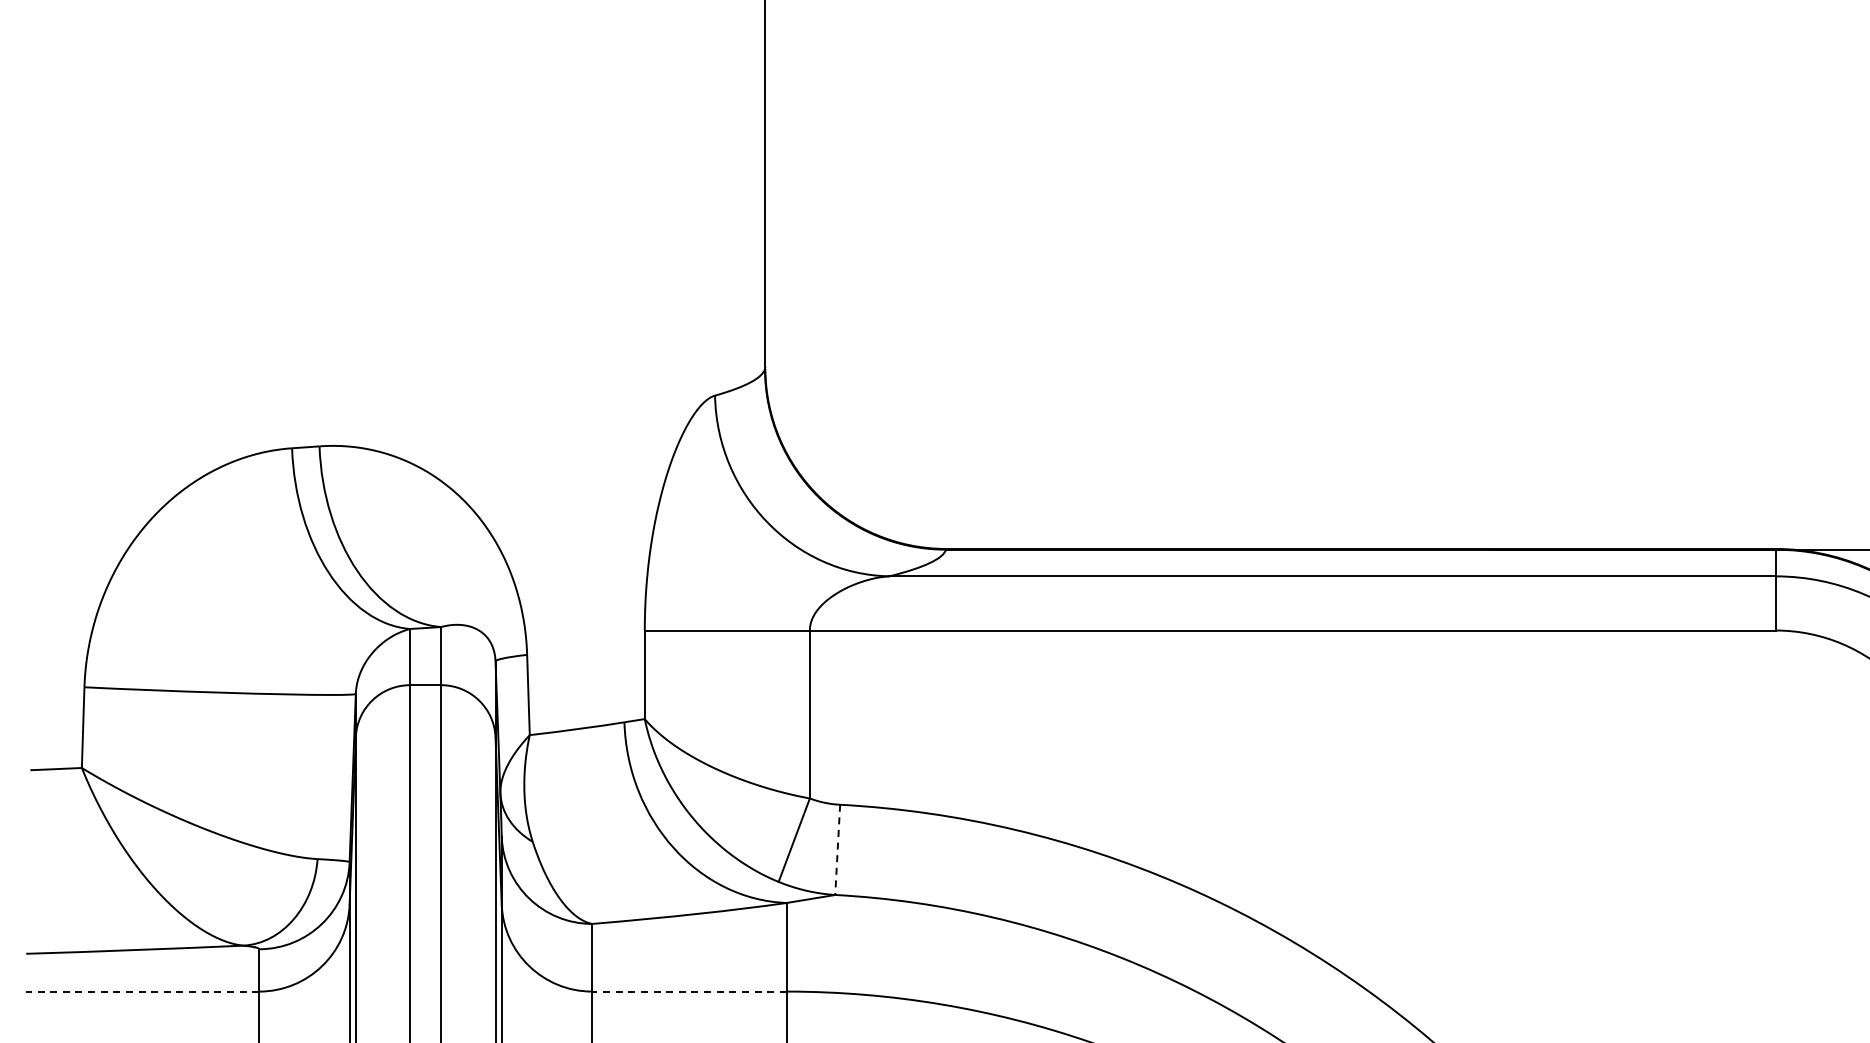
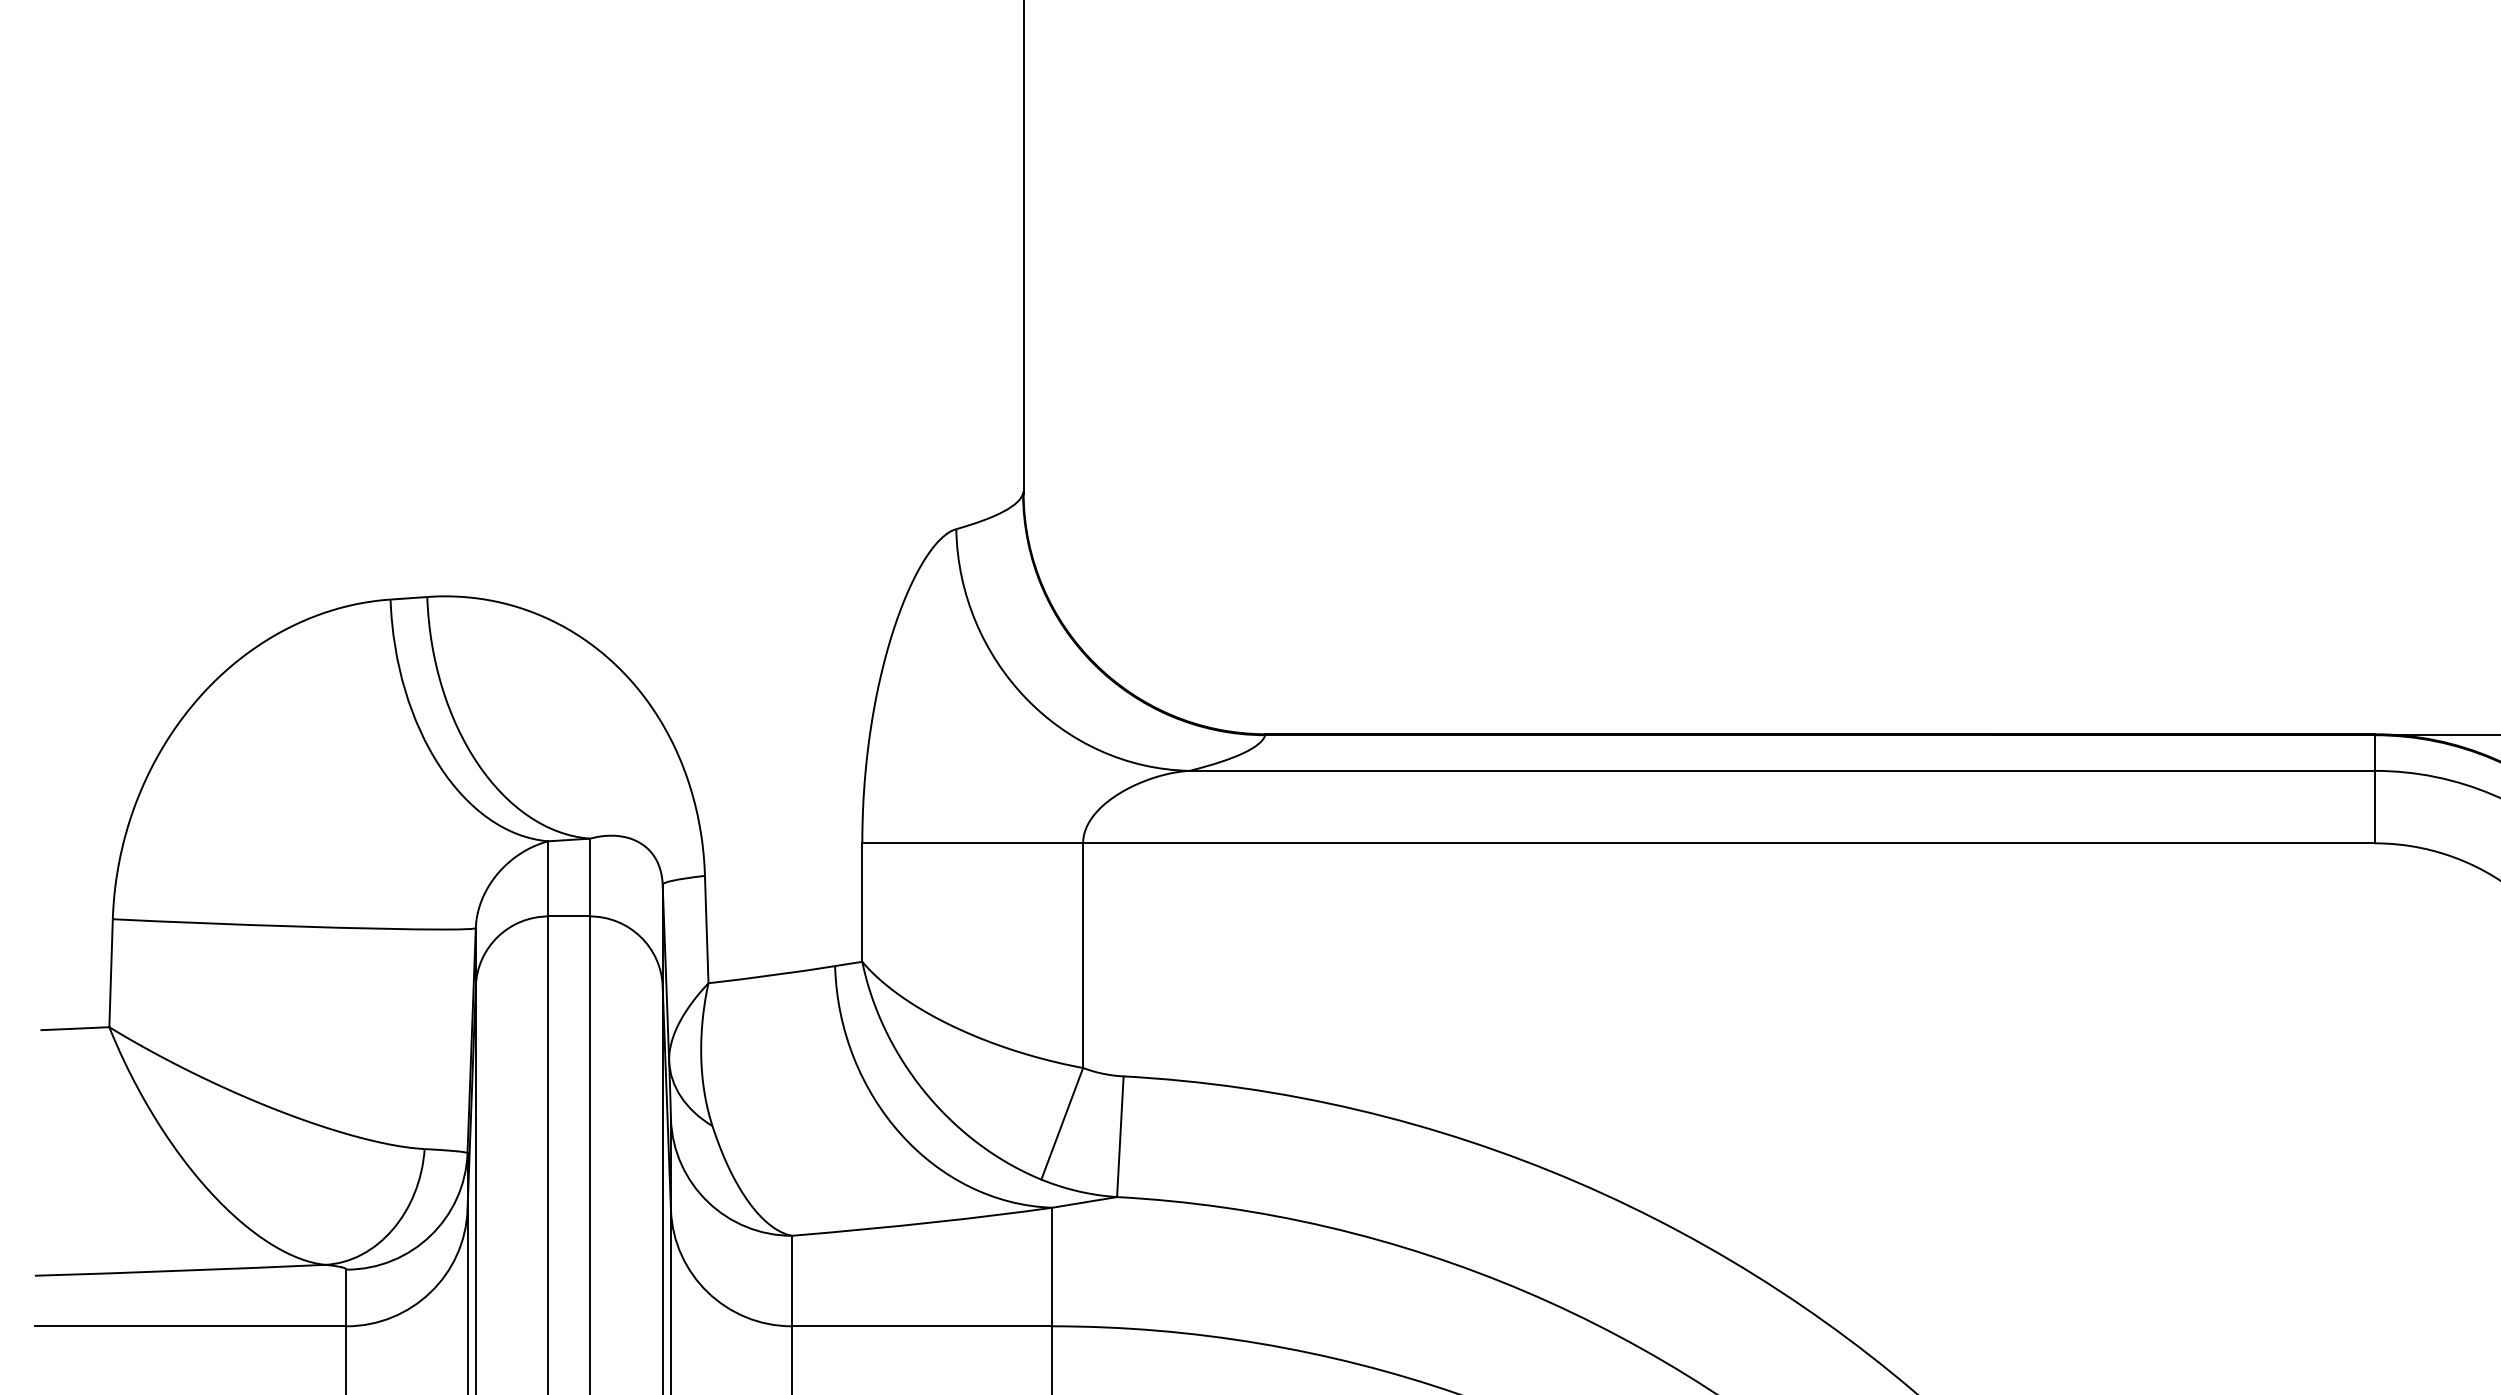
line: (837, 850) -> (1120, 1137), dashed -> solid
line: (142, 991) -> (190, 1326), dashed -> solid
line: (689, 991) -> (922, 1326), dashed -> solid

